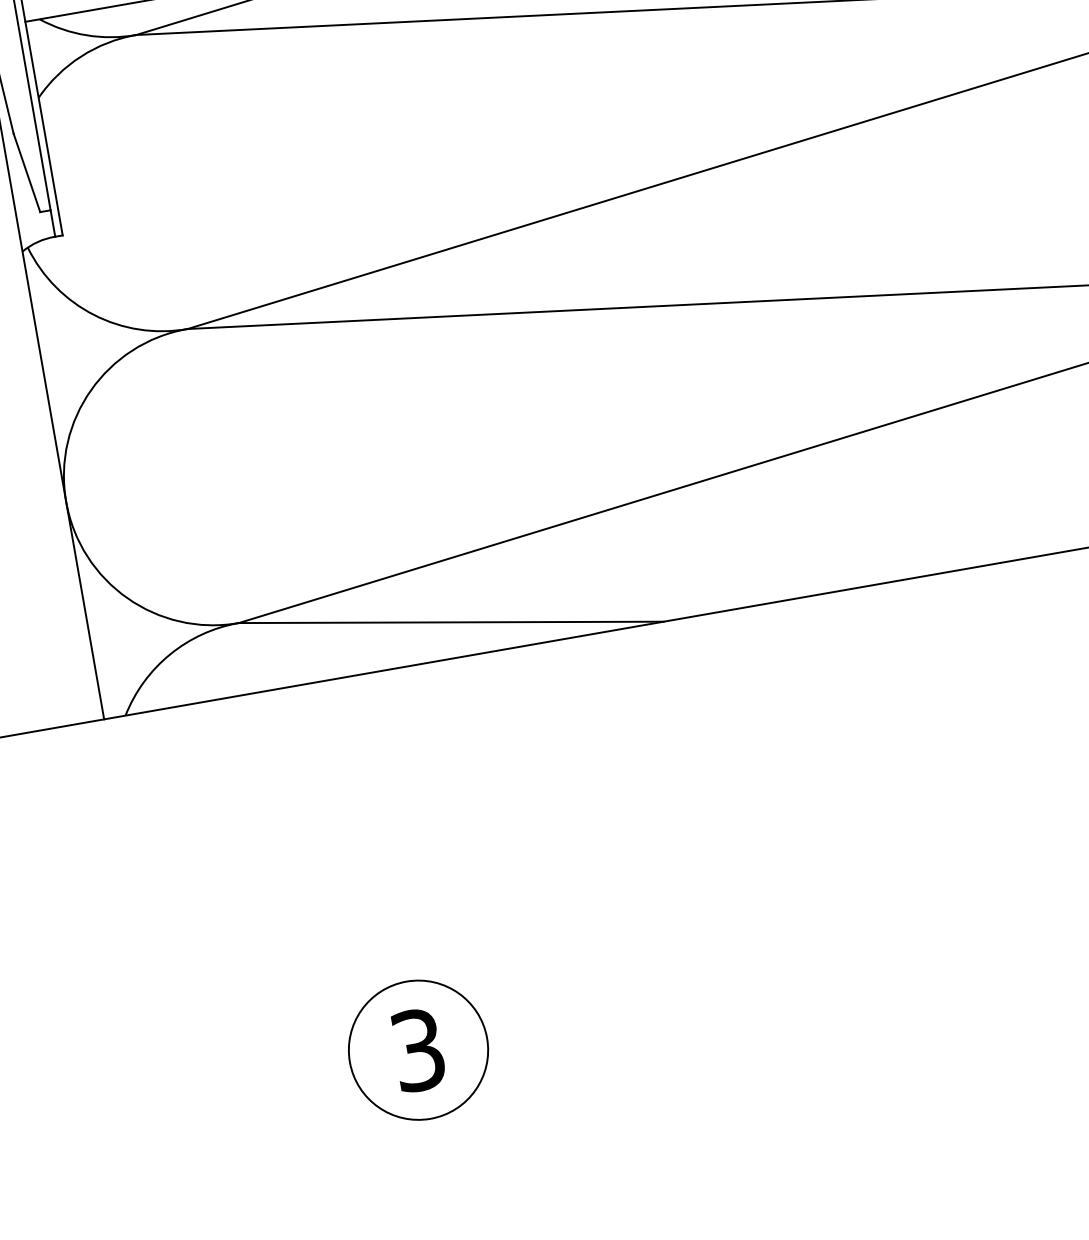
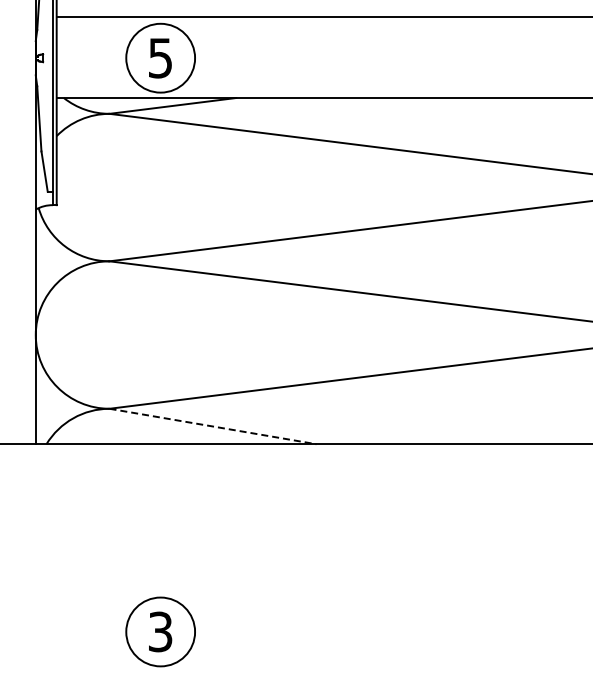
line: (450, 622) -> (212, 426), solid -> dashed

